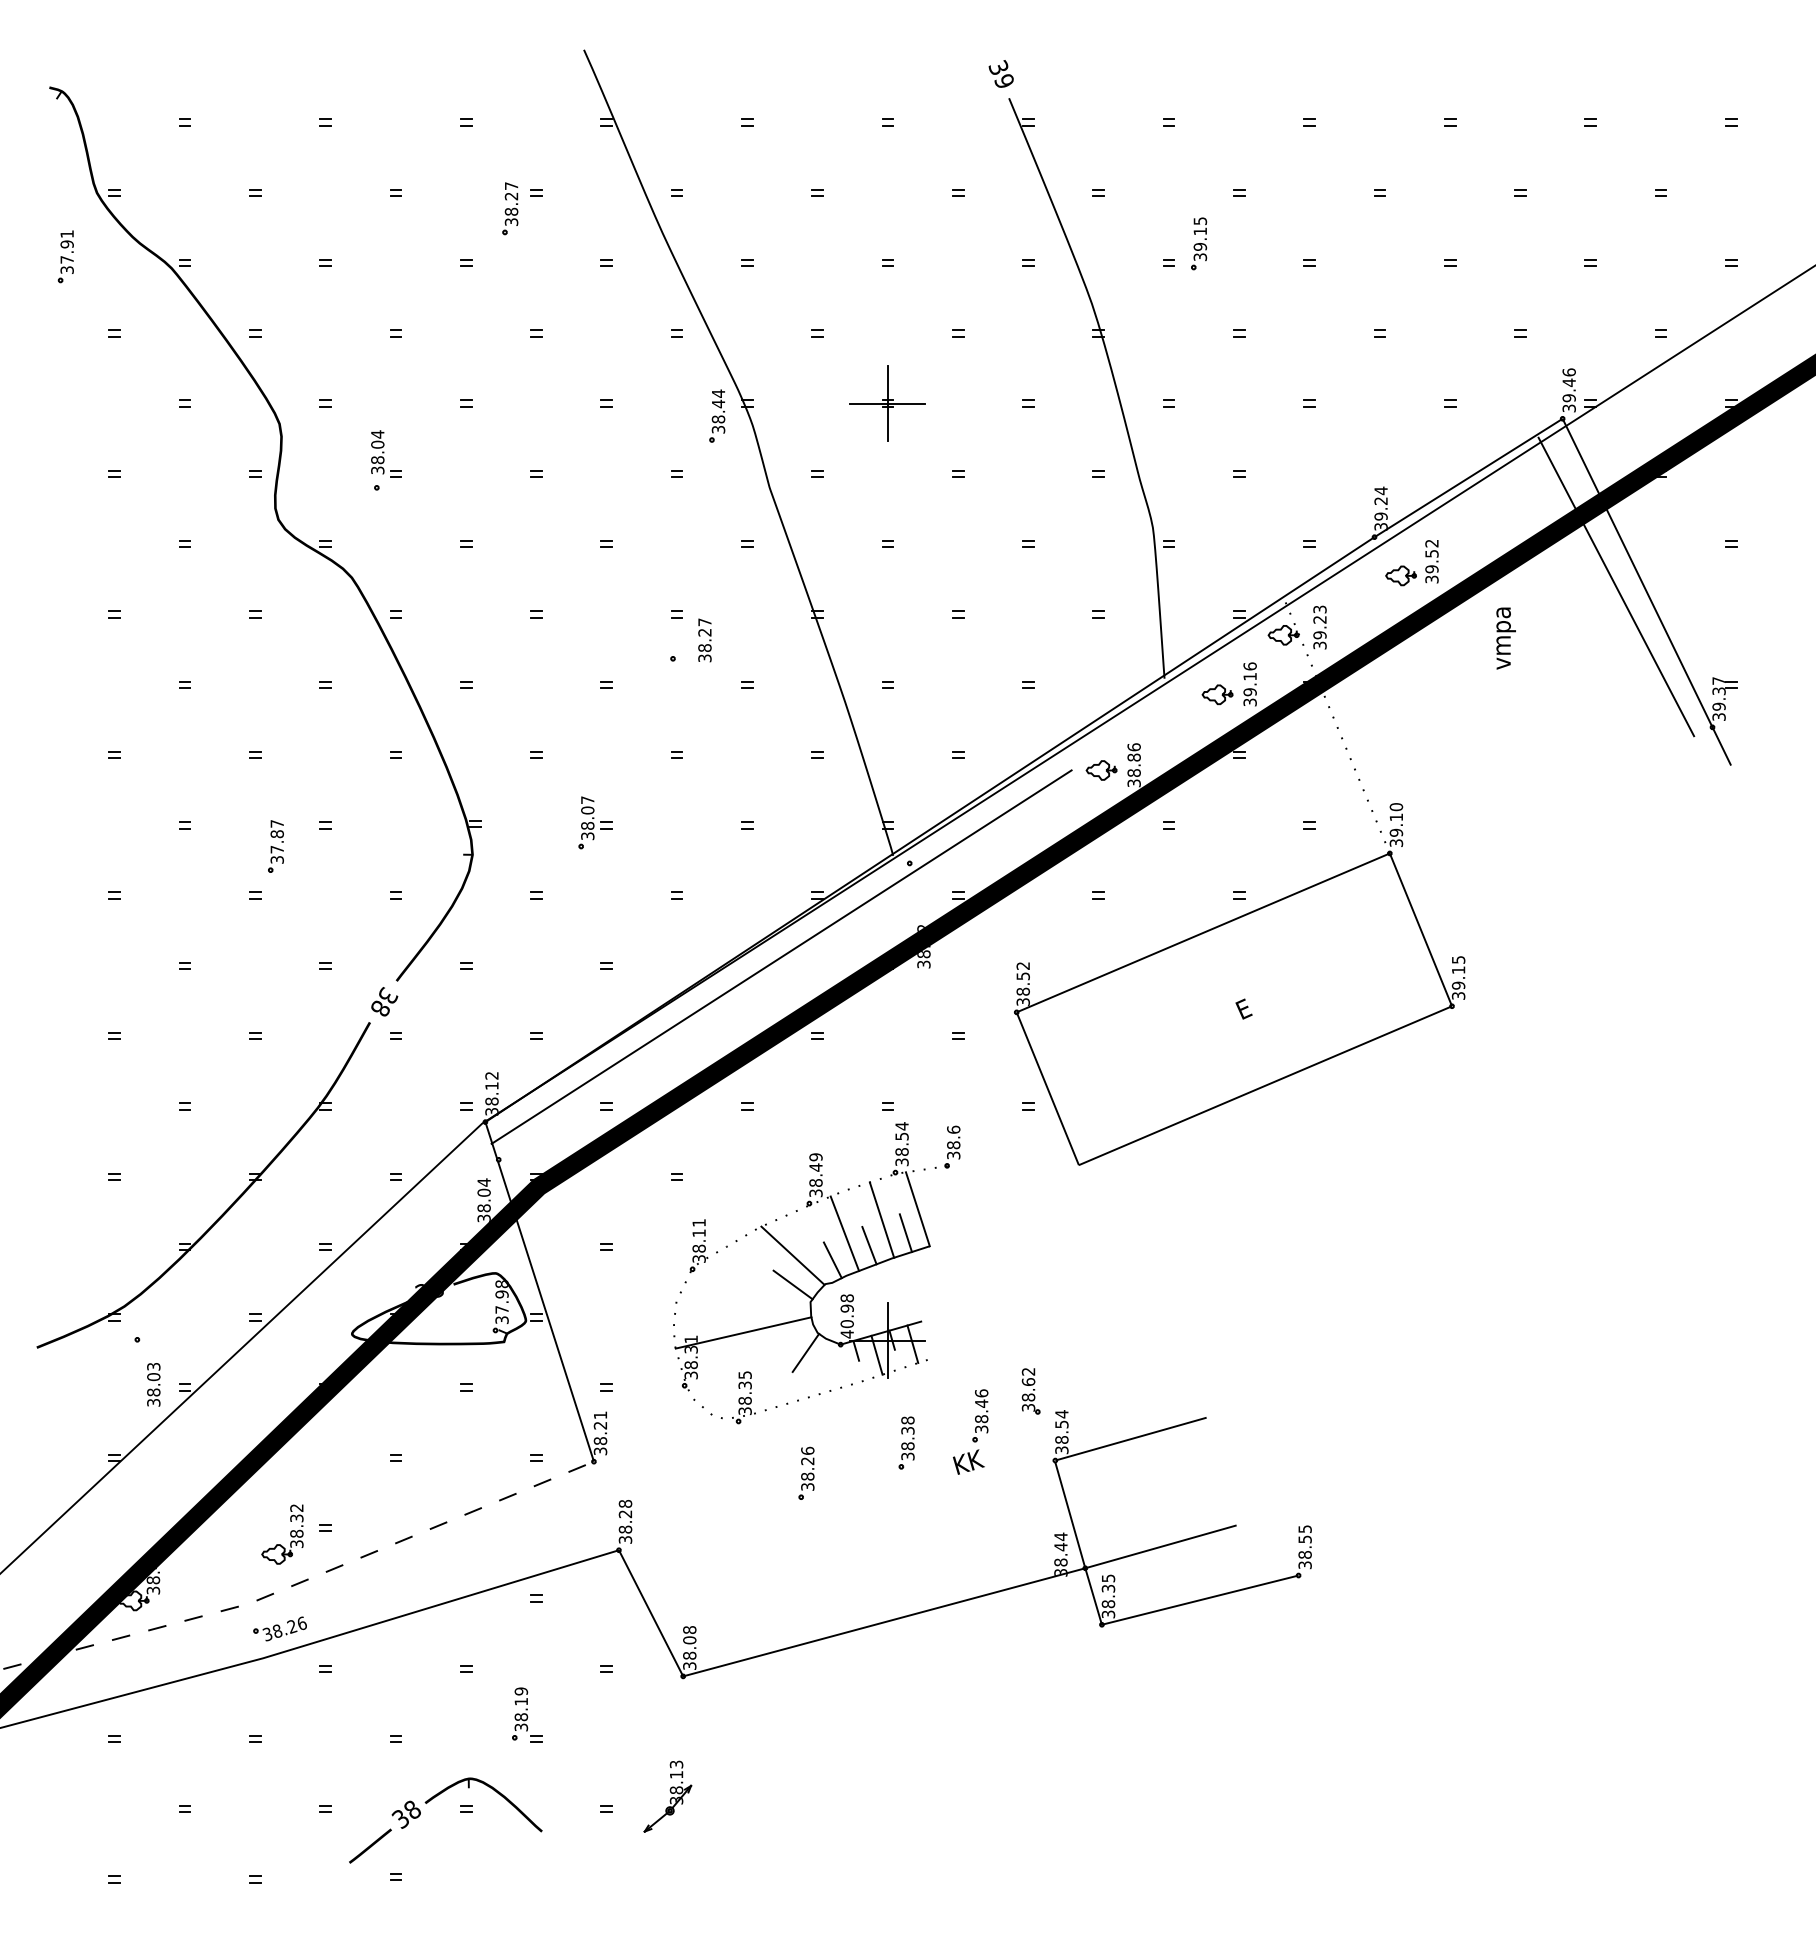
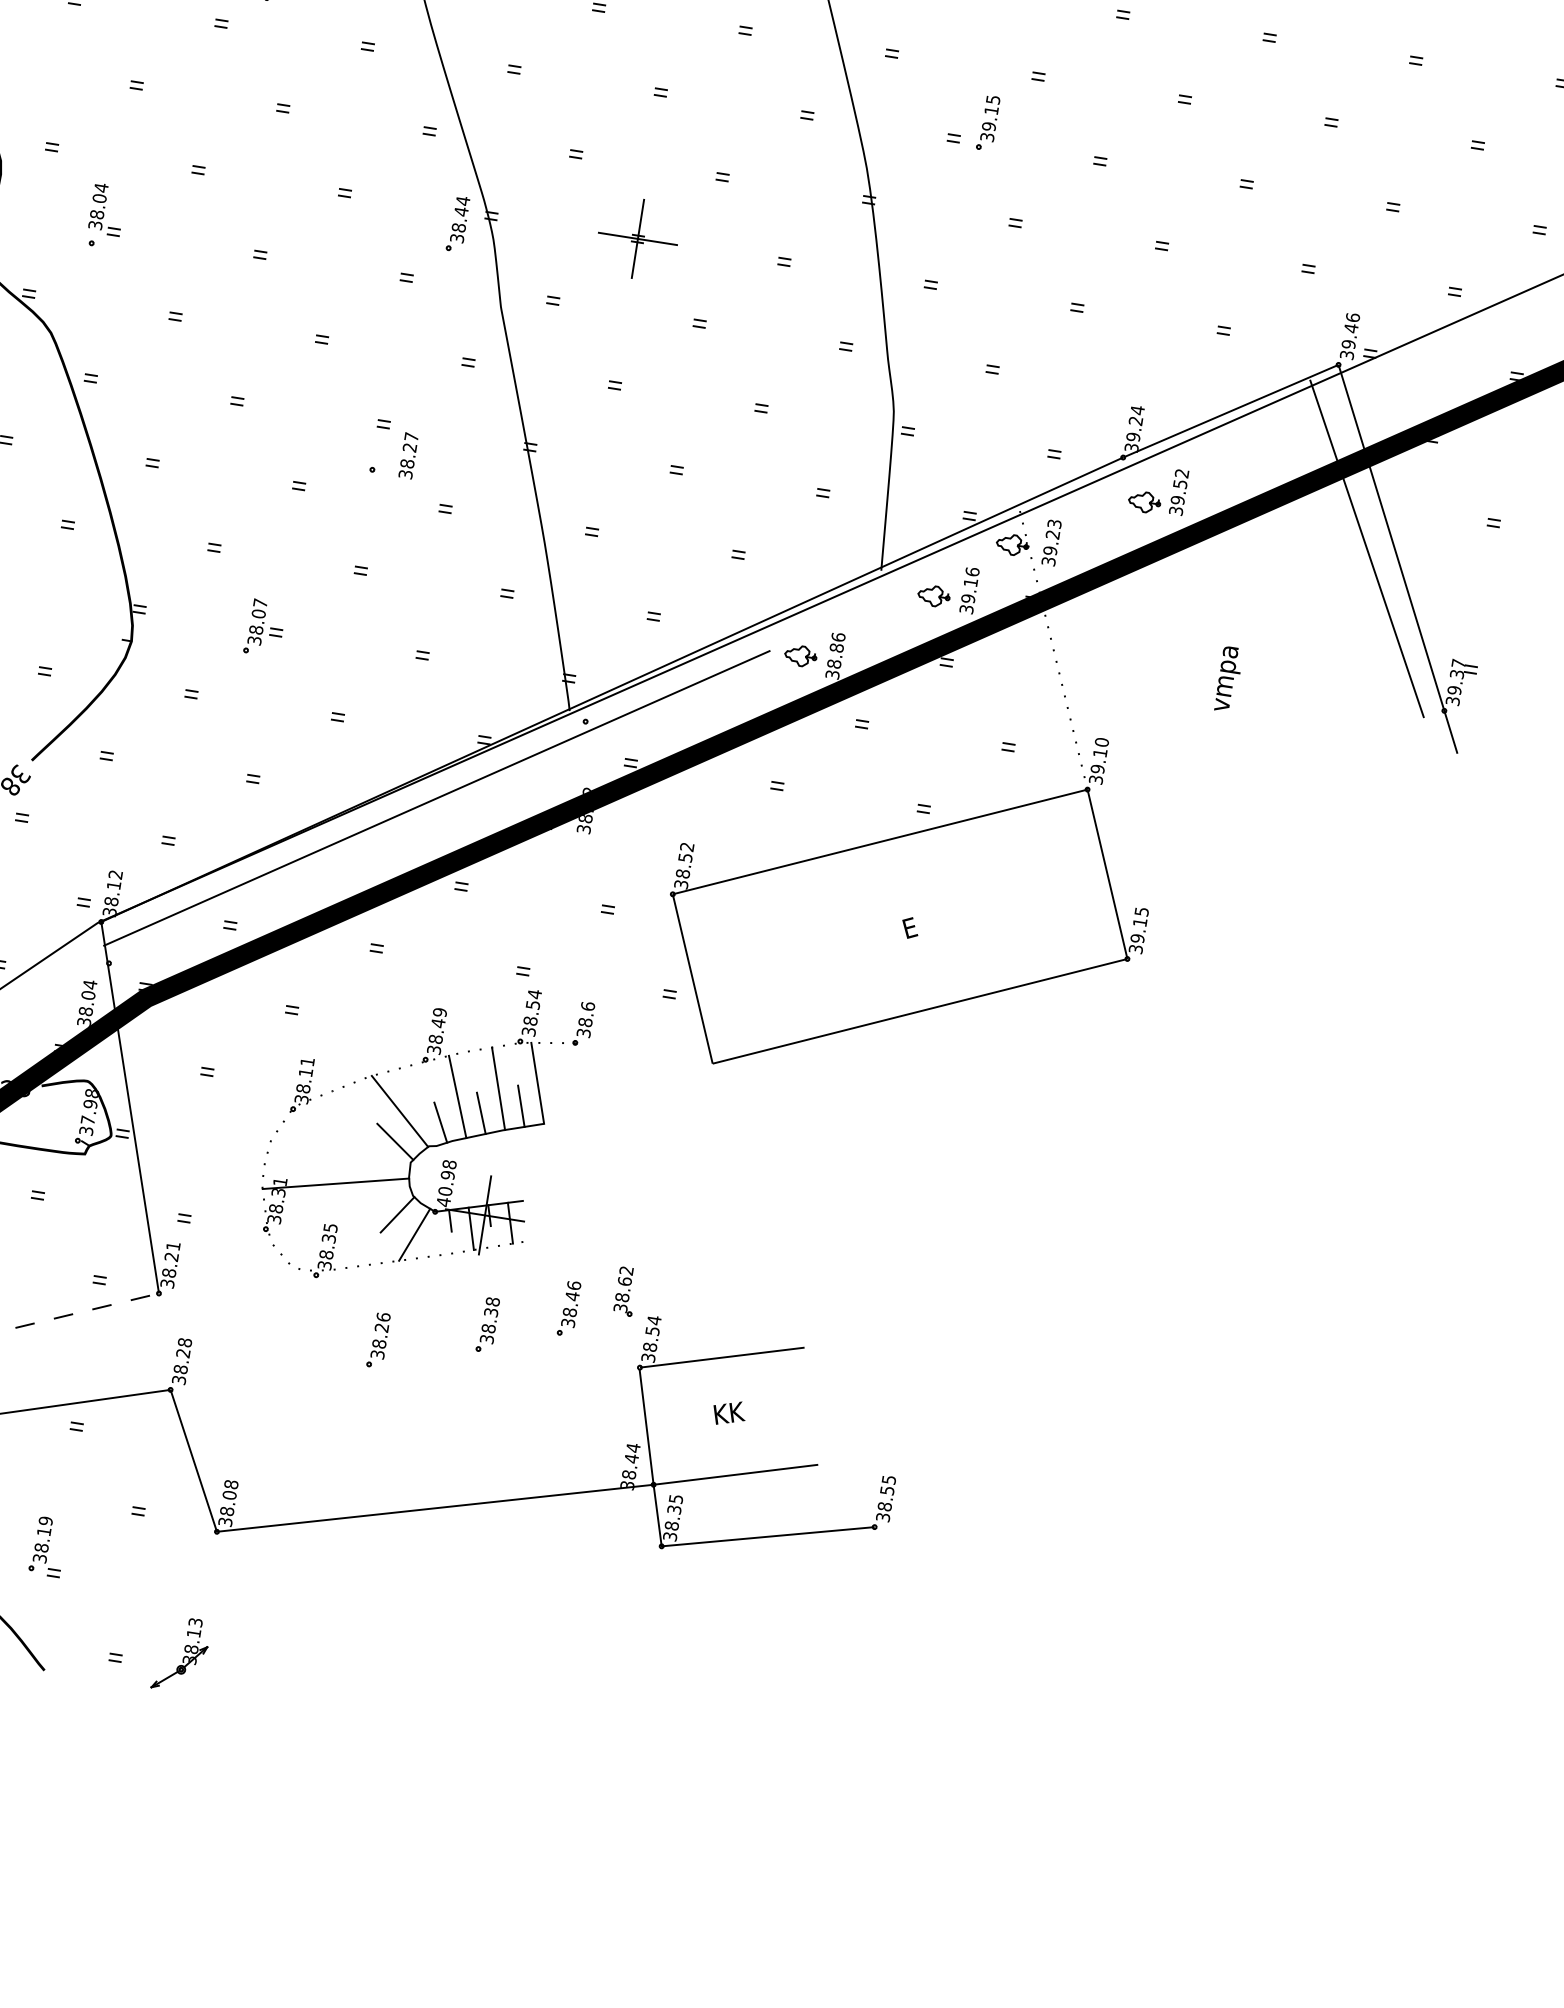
text: (1505, 638) -> (1228, 679), moved
line: (824, 1368) -> (414, 1234), added
text: (968, 1461) -> (729, 1412), moved

